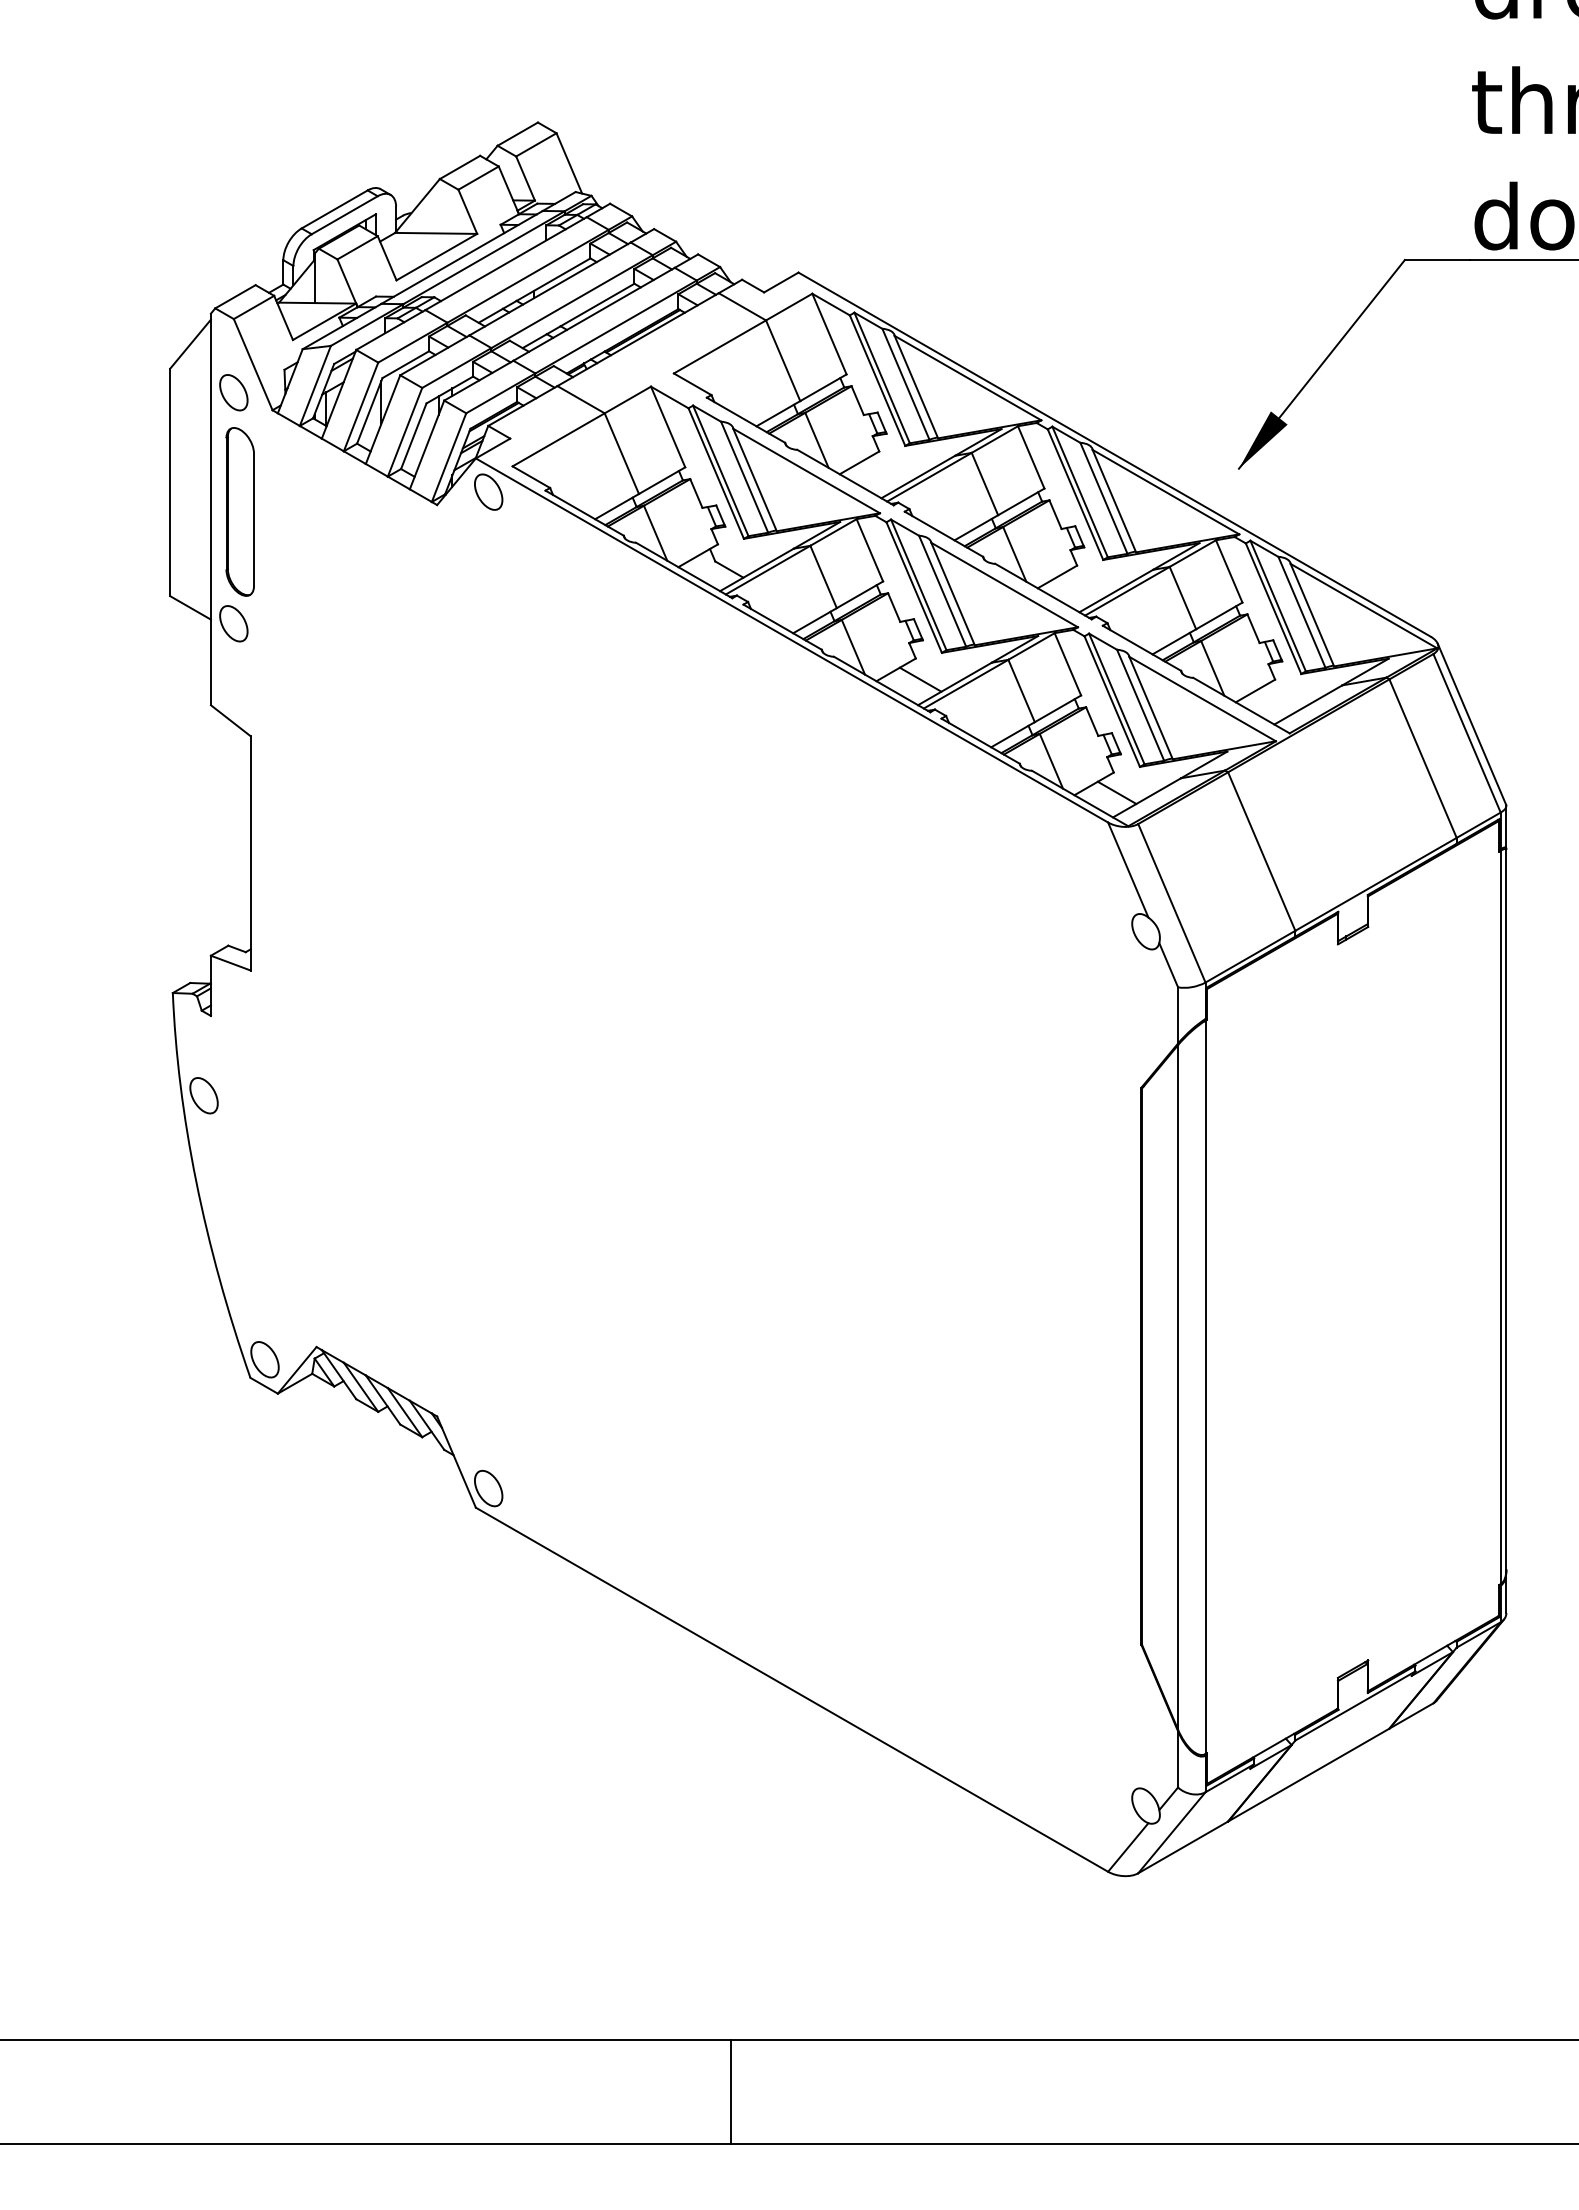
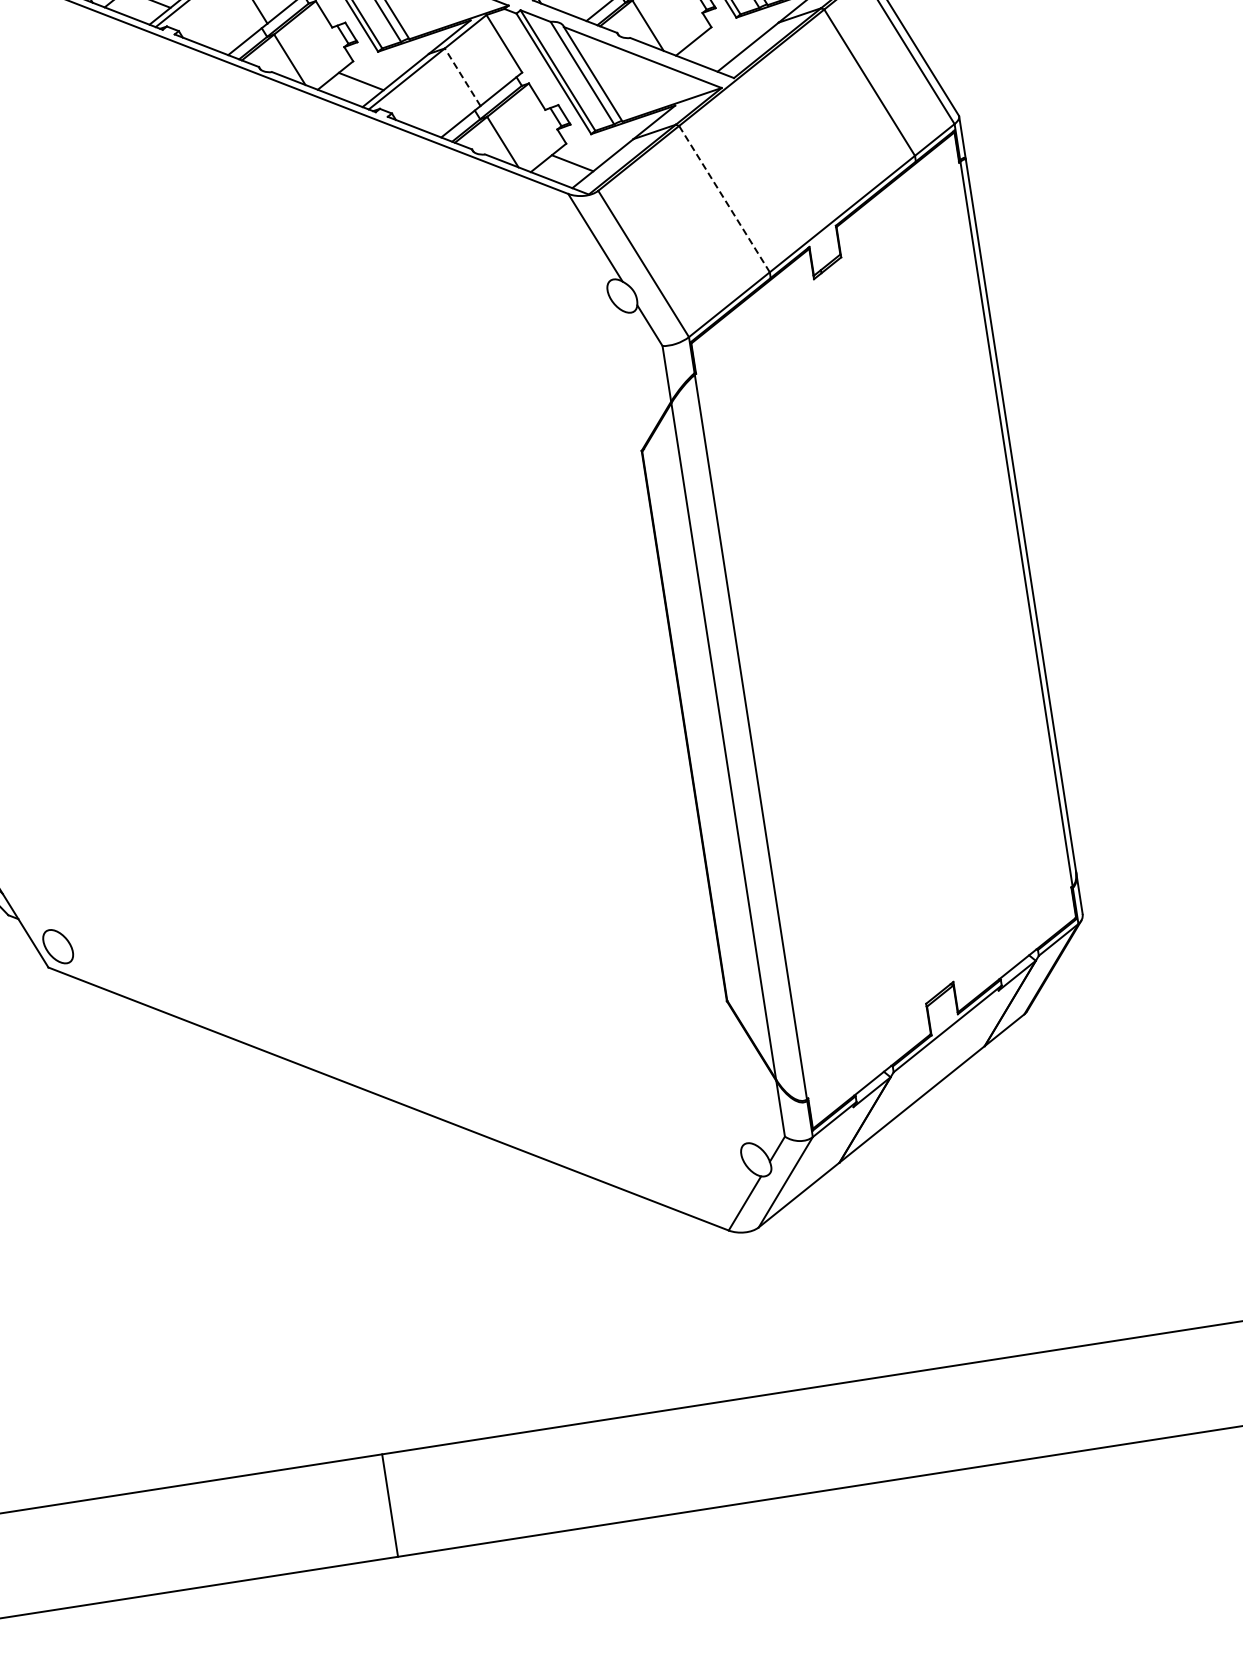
line: (1021, 691) -> (462, 77), solid -> dashed
line: (1261, 851) -> (724, 199), solid -> dashed

